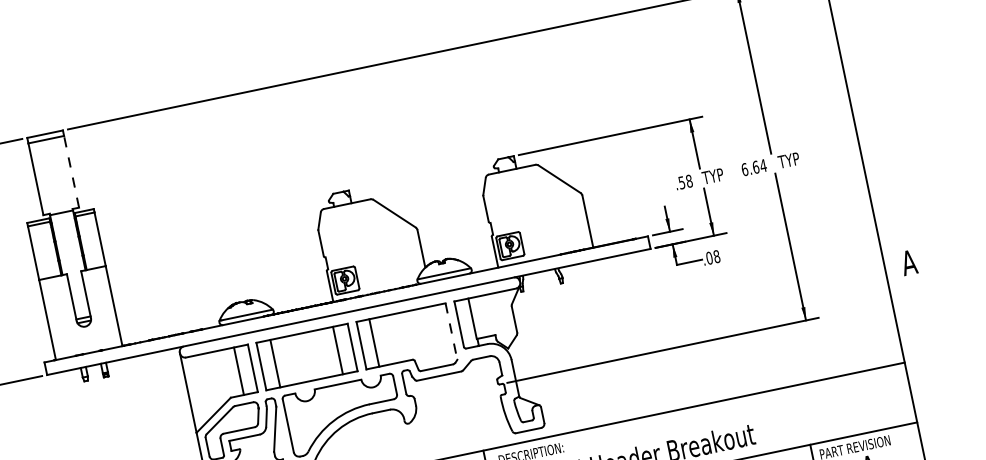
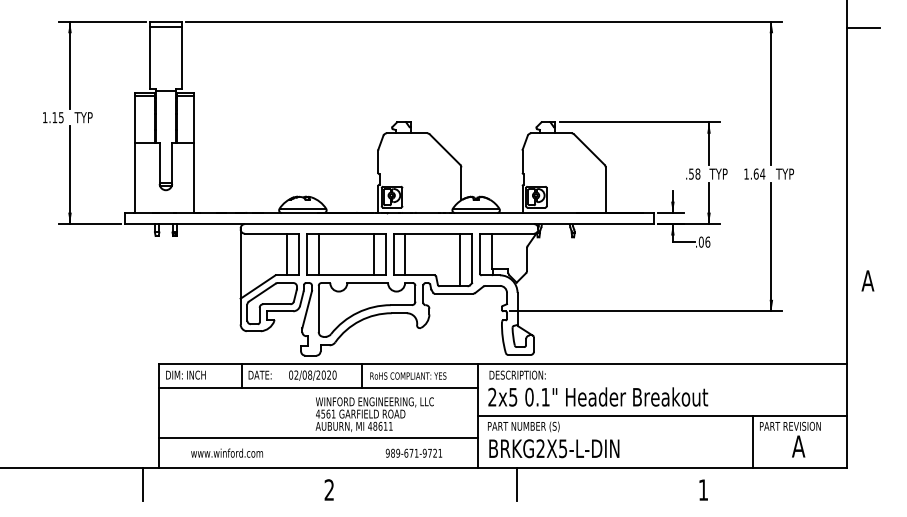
text: (744, 168) -> (746, 173), 6.64 -> 1.64
line: (71, 171) -> (181, 57), dashed -> solid
text: (716, 255) -> (707, 241), .08 -> .06
line: (451, 331) -> (472, 258), dashed -> solid
line: (438, 335) -> (460, 259), added

